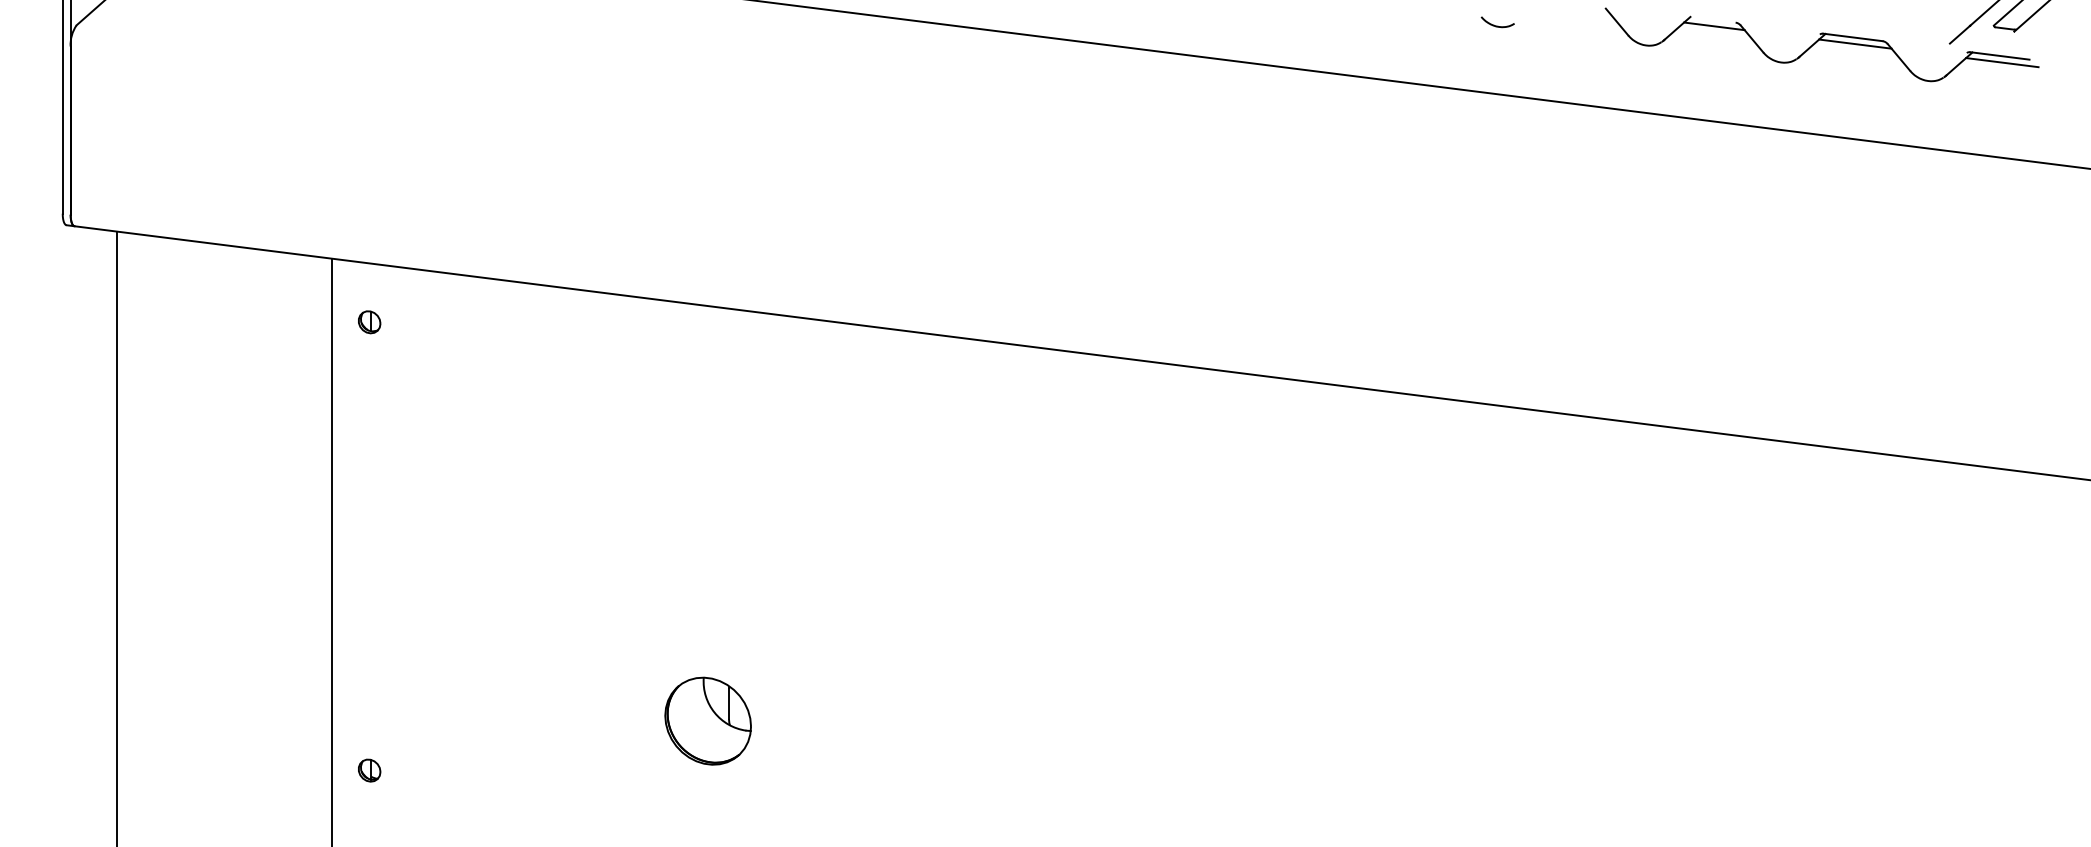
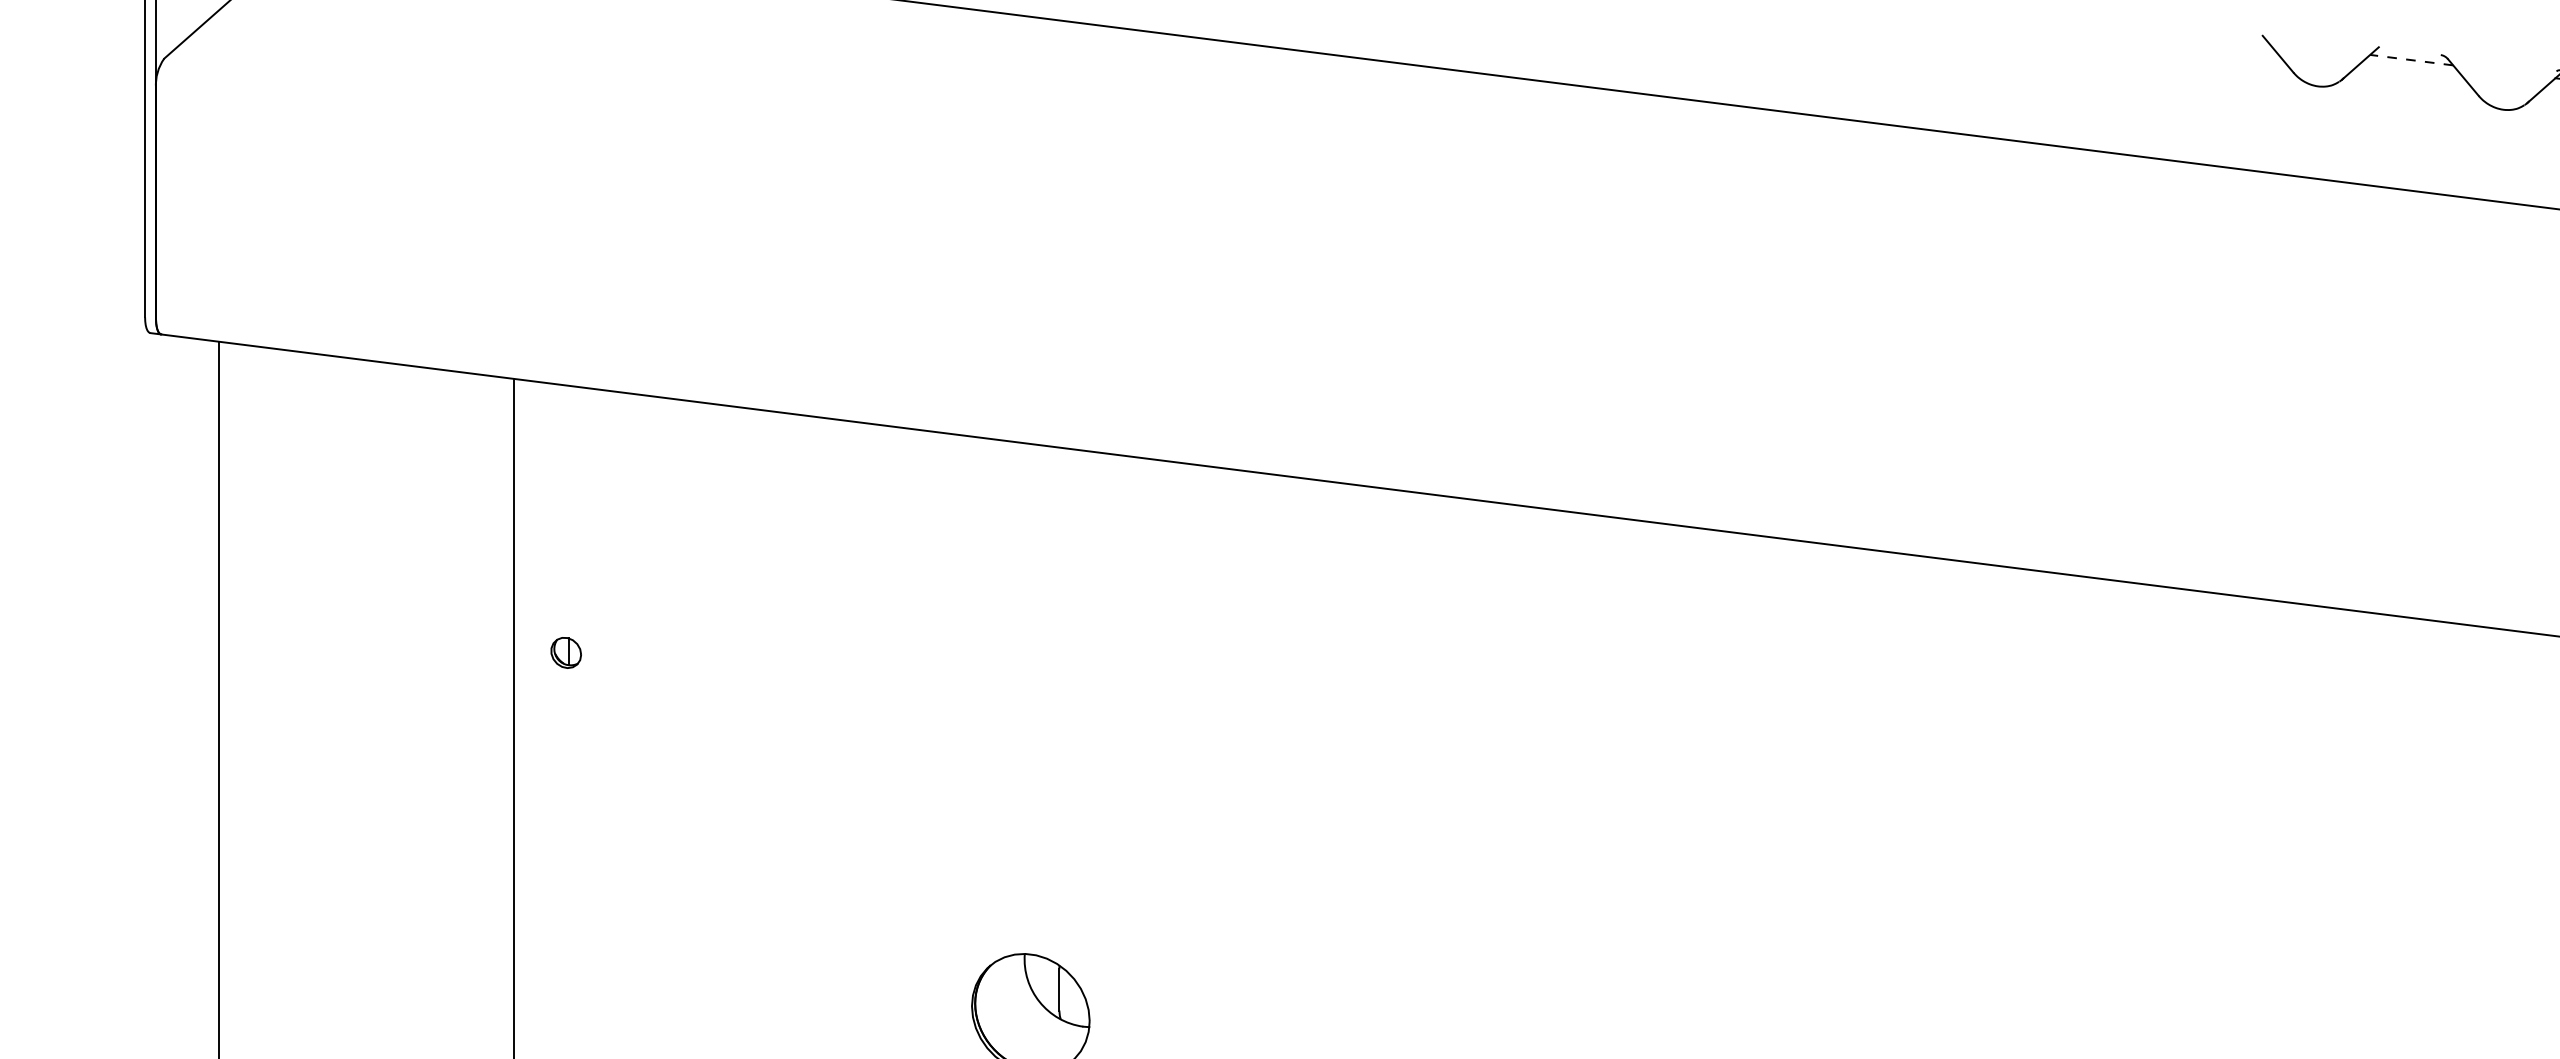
curve: (1497, 25) -> (2114, 58), removed
line: (1713, 26) -> (2410, 60), solid -> dashed
part: (369, 322) -> (566, 653), moved

